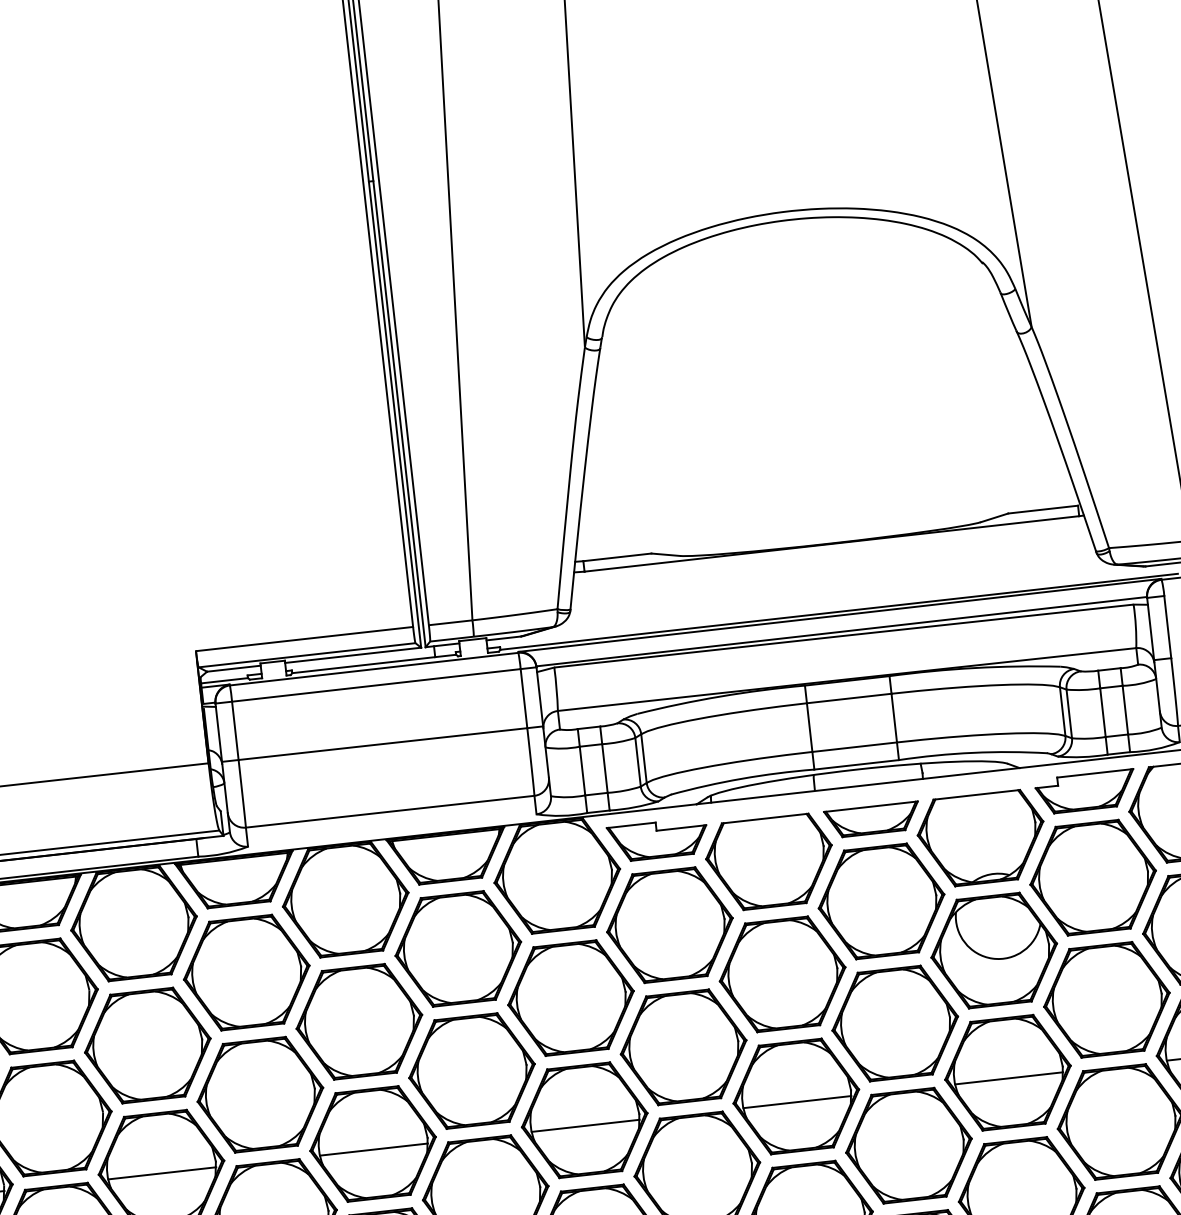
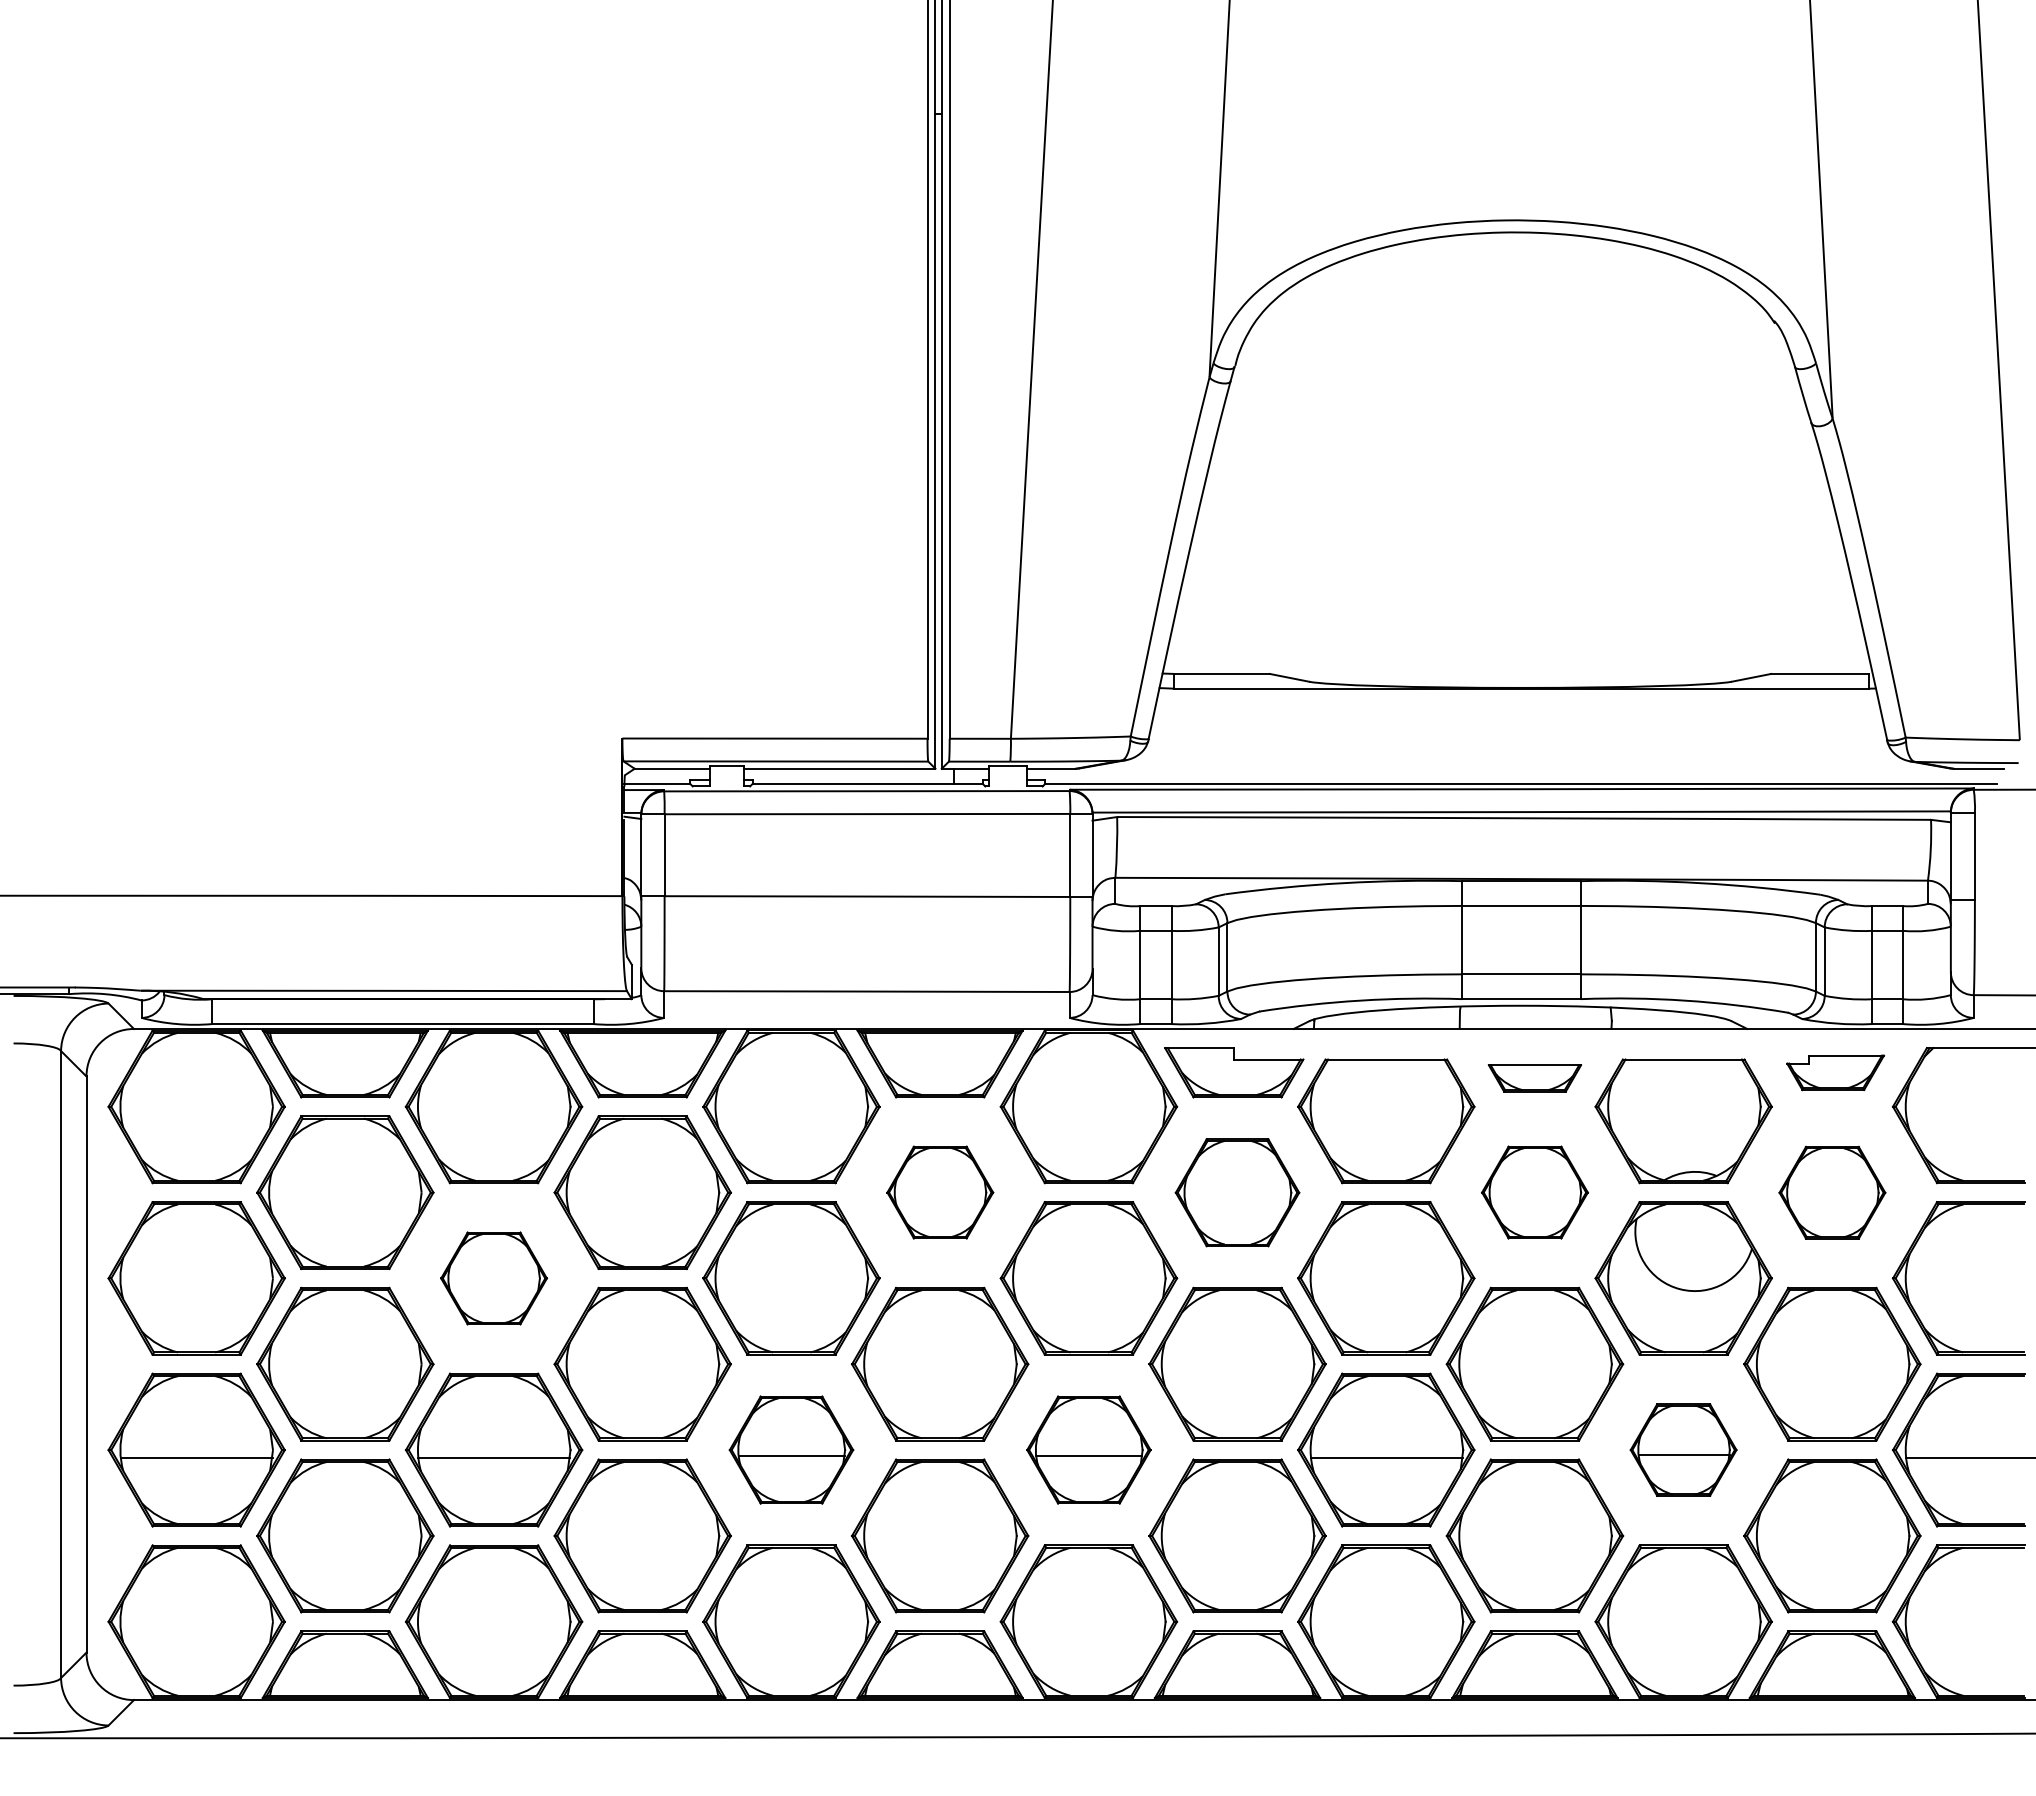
part: (1085, 791) -> (1835, 1072), size x0.7
part: (872, 820) -> (1534, 1078), size x0.7
part: (1093, 877) -> (1832, 1192), size x0.6
part: (881, 901) -> (1534, 1192), size x0.6
part: (669, 925) -> (1237, 1192), size x0.7
part: (458, 948) -> (940, 1192), size x0.6
part: (147, 1045) -> (493, 1278), size x0.6
part: (1007, 1072) -> (1683, 1449), size x0.6
part: (584, 1119) -> (1088, 1449), size x0.7
part: (373, 1143) -> (791, 1449), size x0.7

